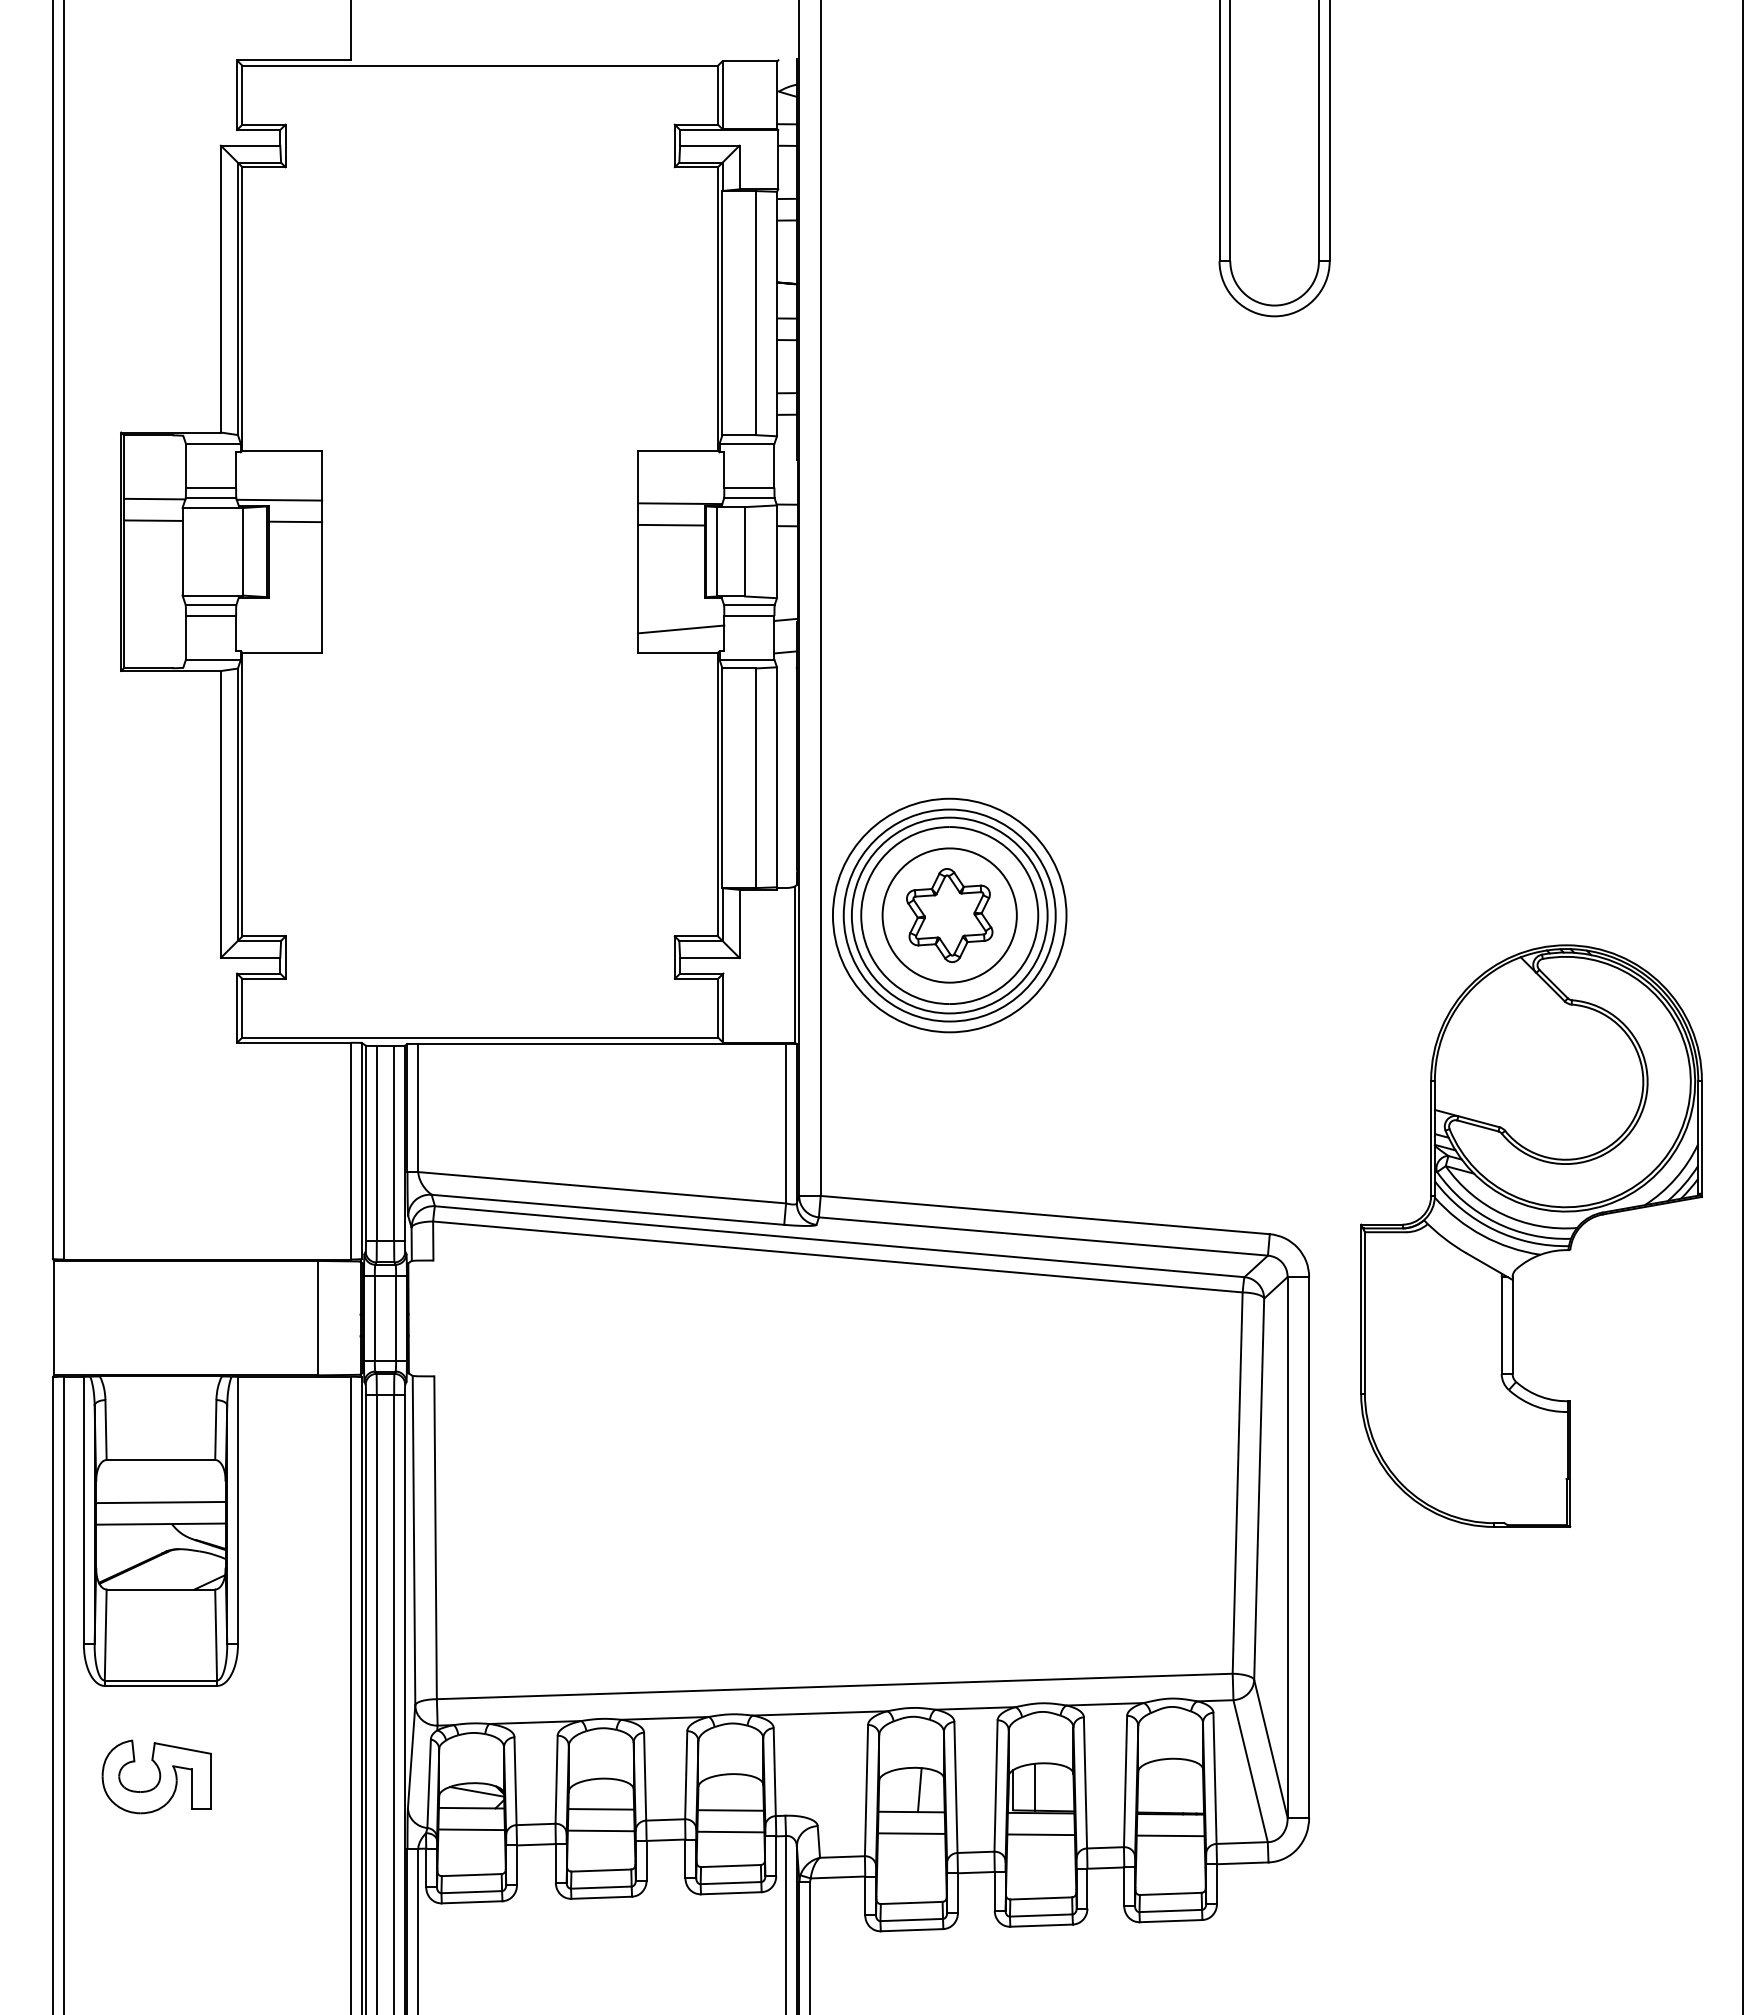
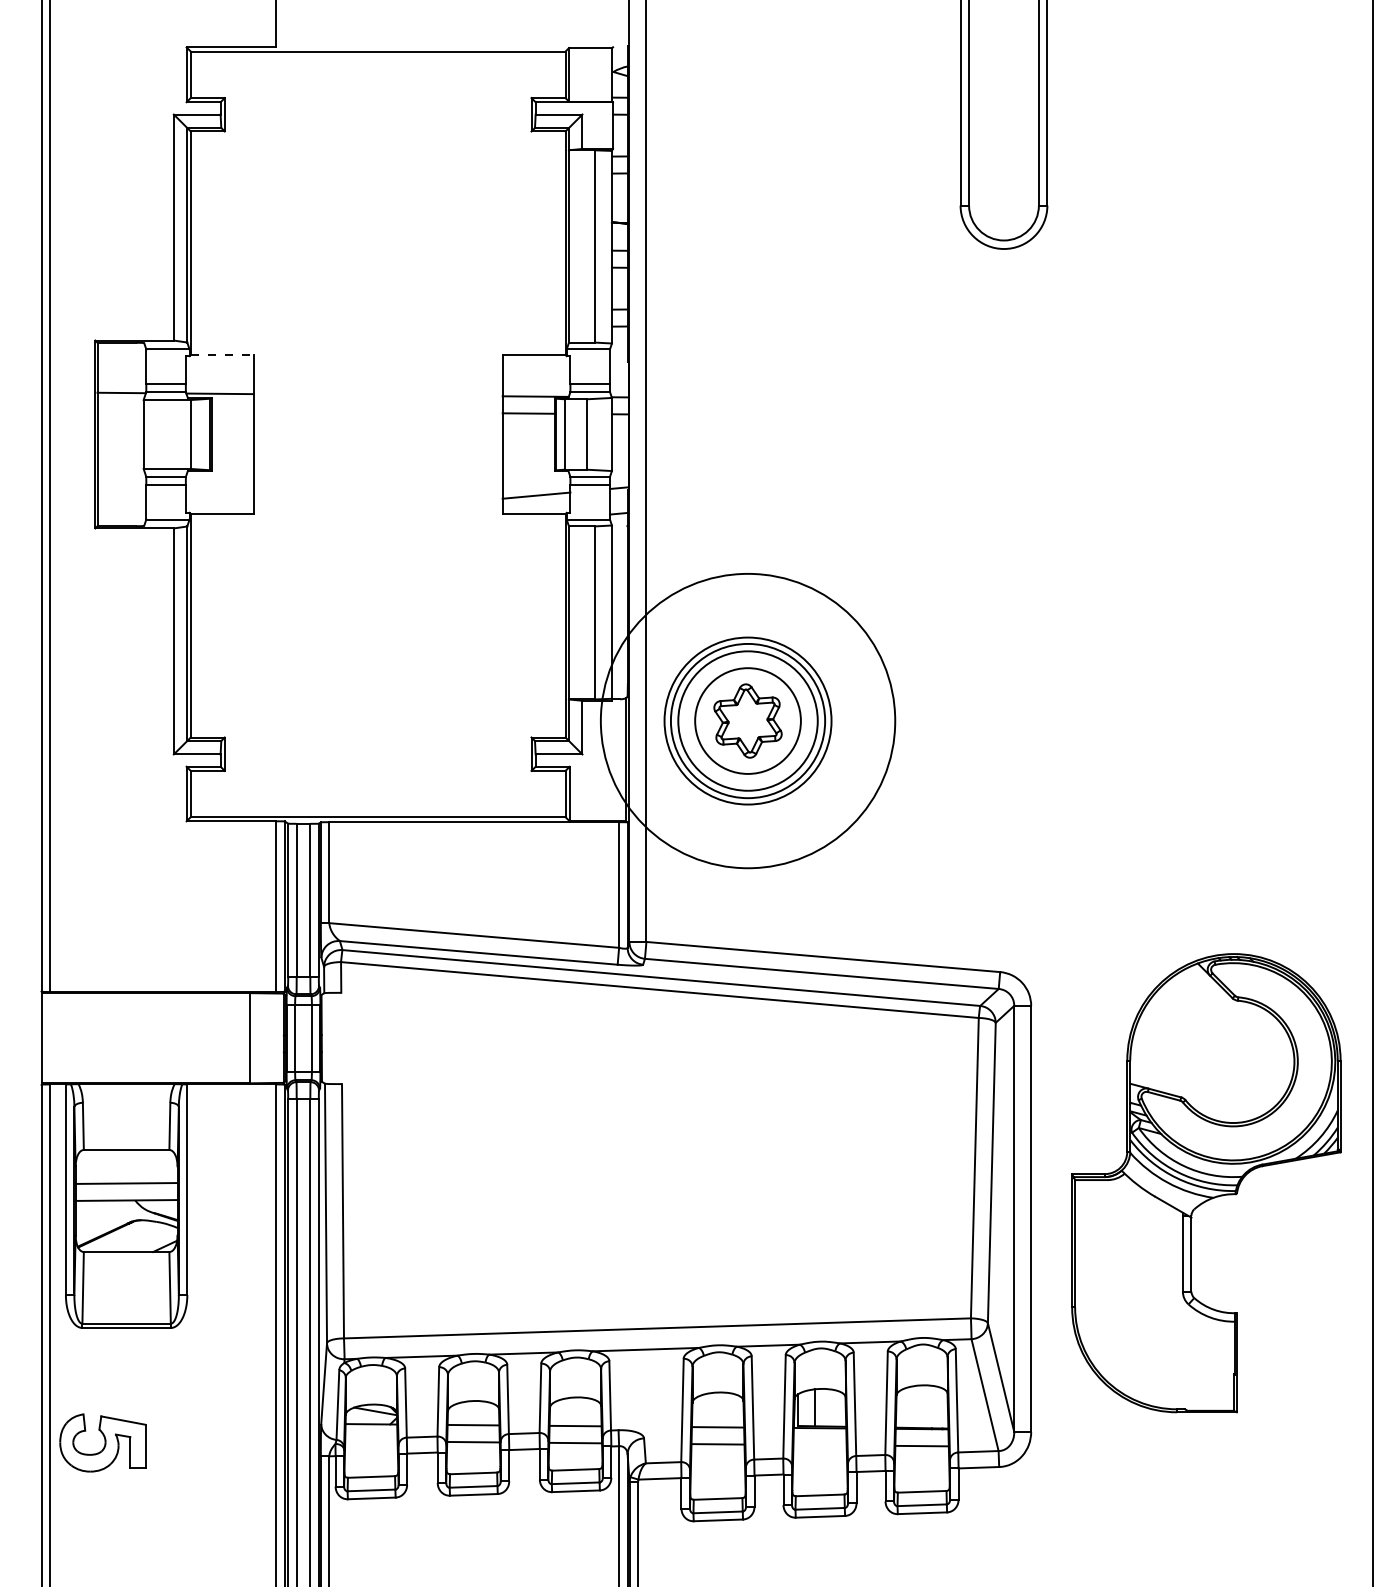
line: (282, 450) -> (222, 354), solid -> dashed
line: (153, 520) -> (120, 409), removed
line: (295, 521) -> (232, 410), removed
circle: (949, 915) -> (747, 721), size x1.6
part: (1531, 1235) -> (1206, 1182), moved
part: (156, 1776) -> (102, 1442), moved
line: (919, 1790) -> (724, 1410), removed
line: (471, 1829) -> (371, 1441), removed
line: (1040, 1834) -> (819, 1445), removed

